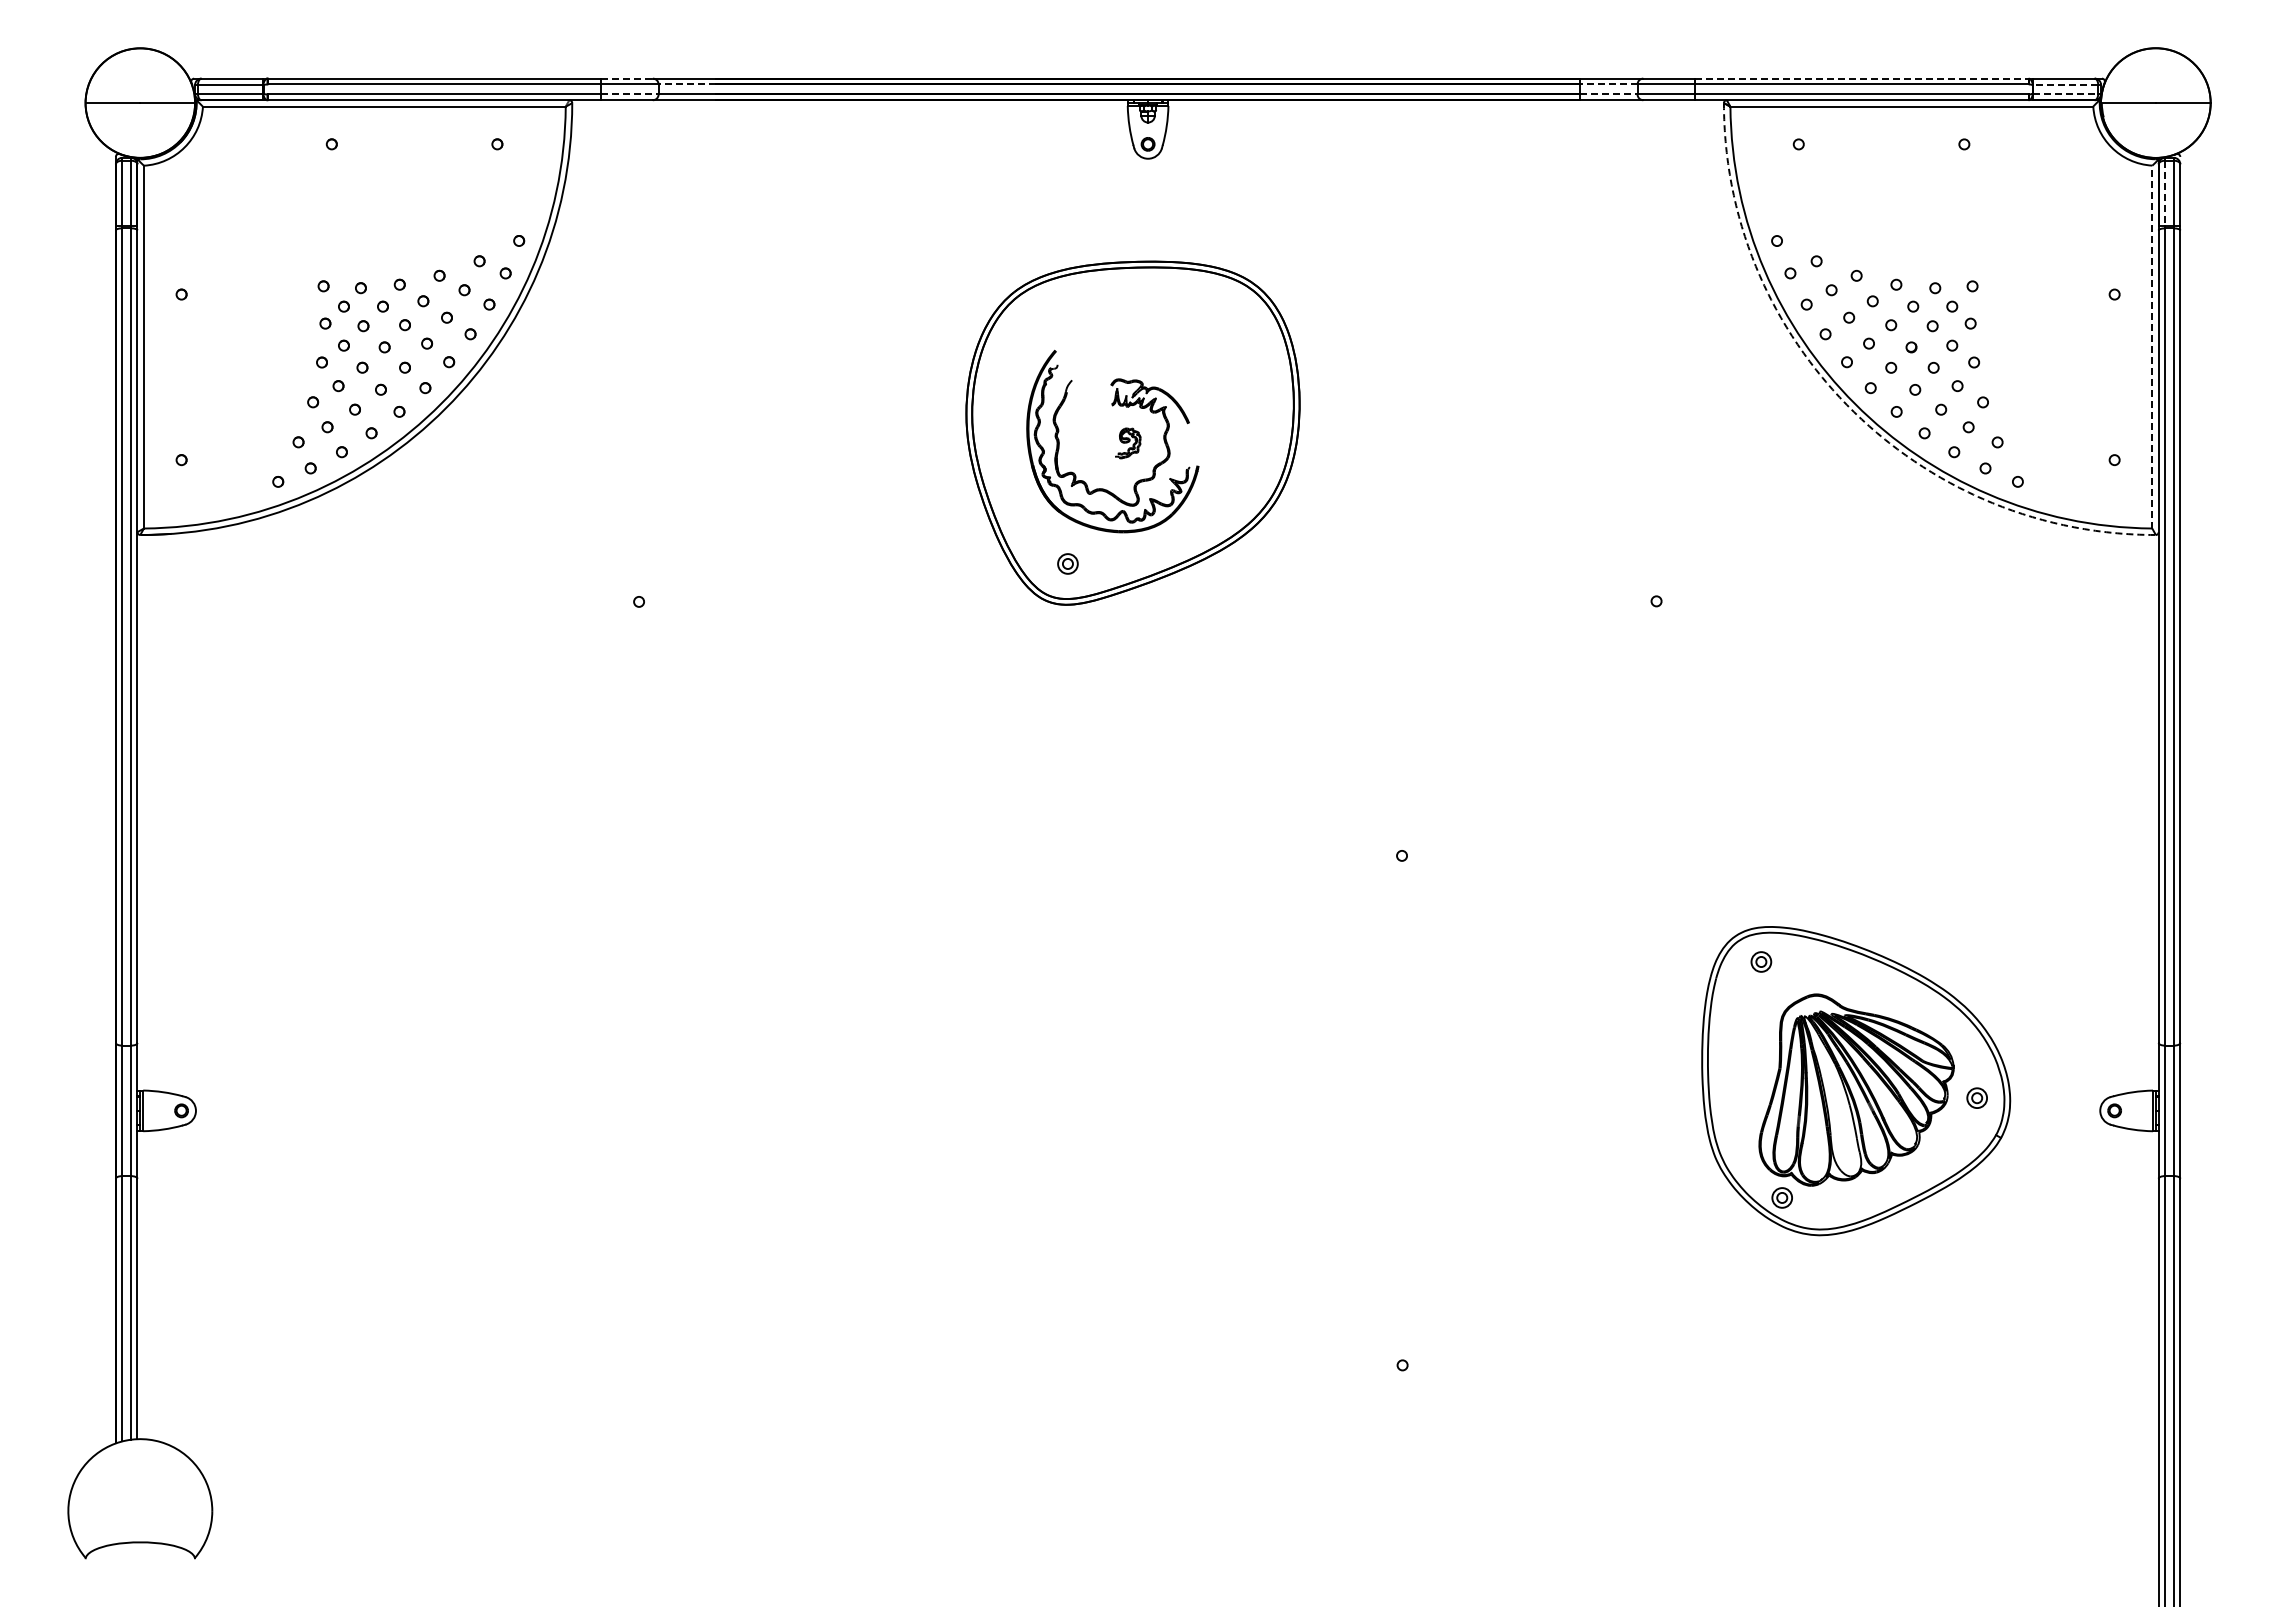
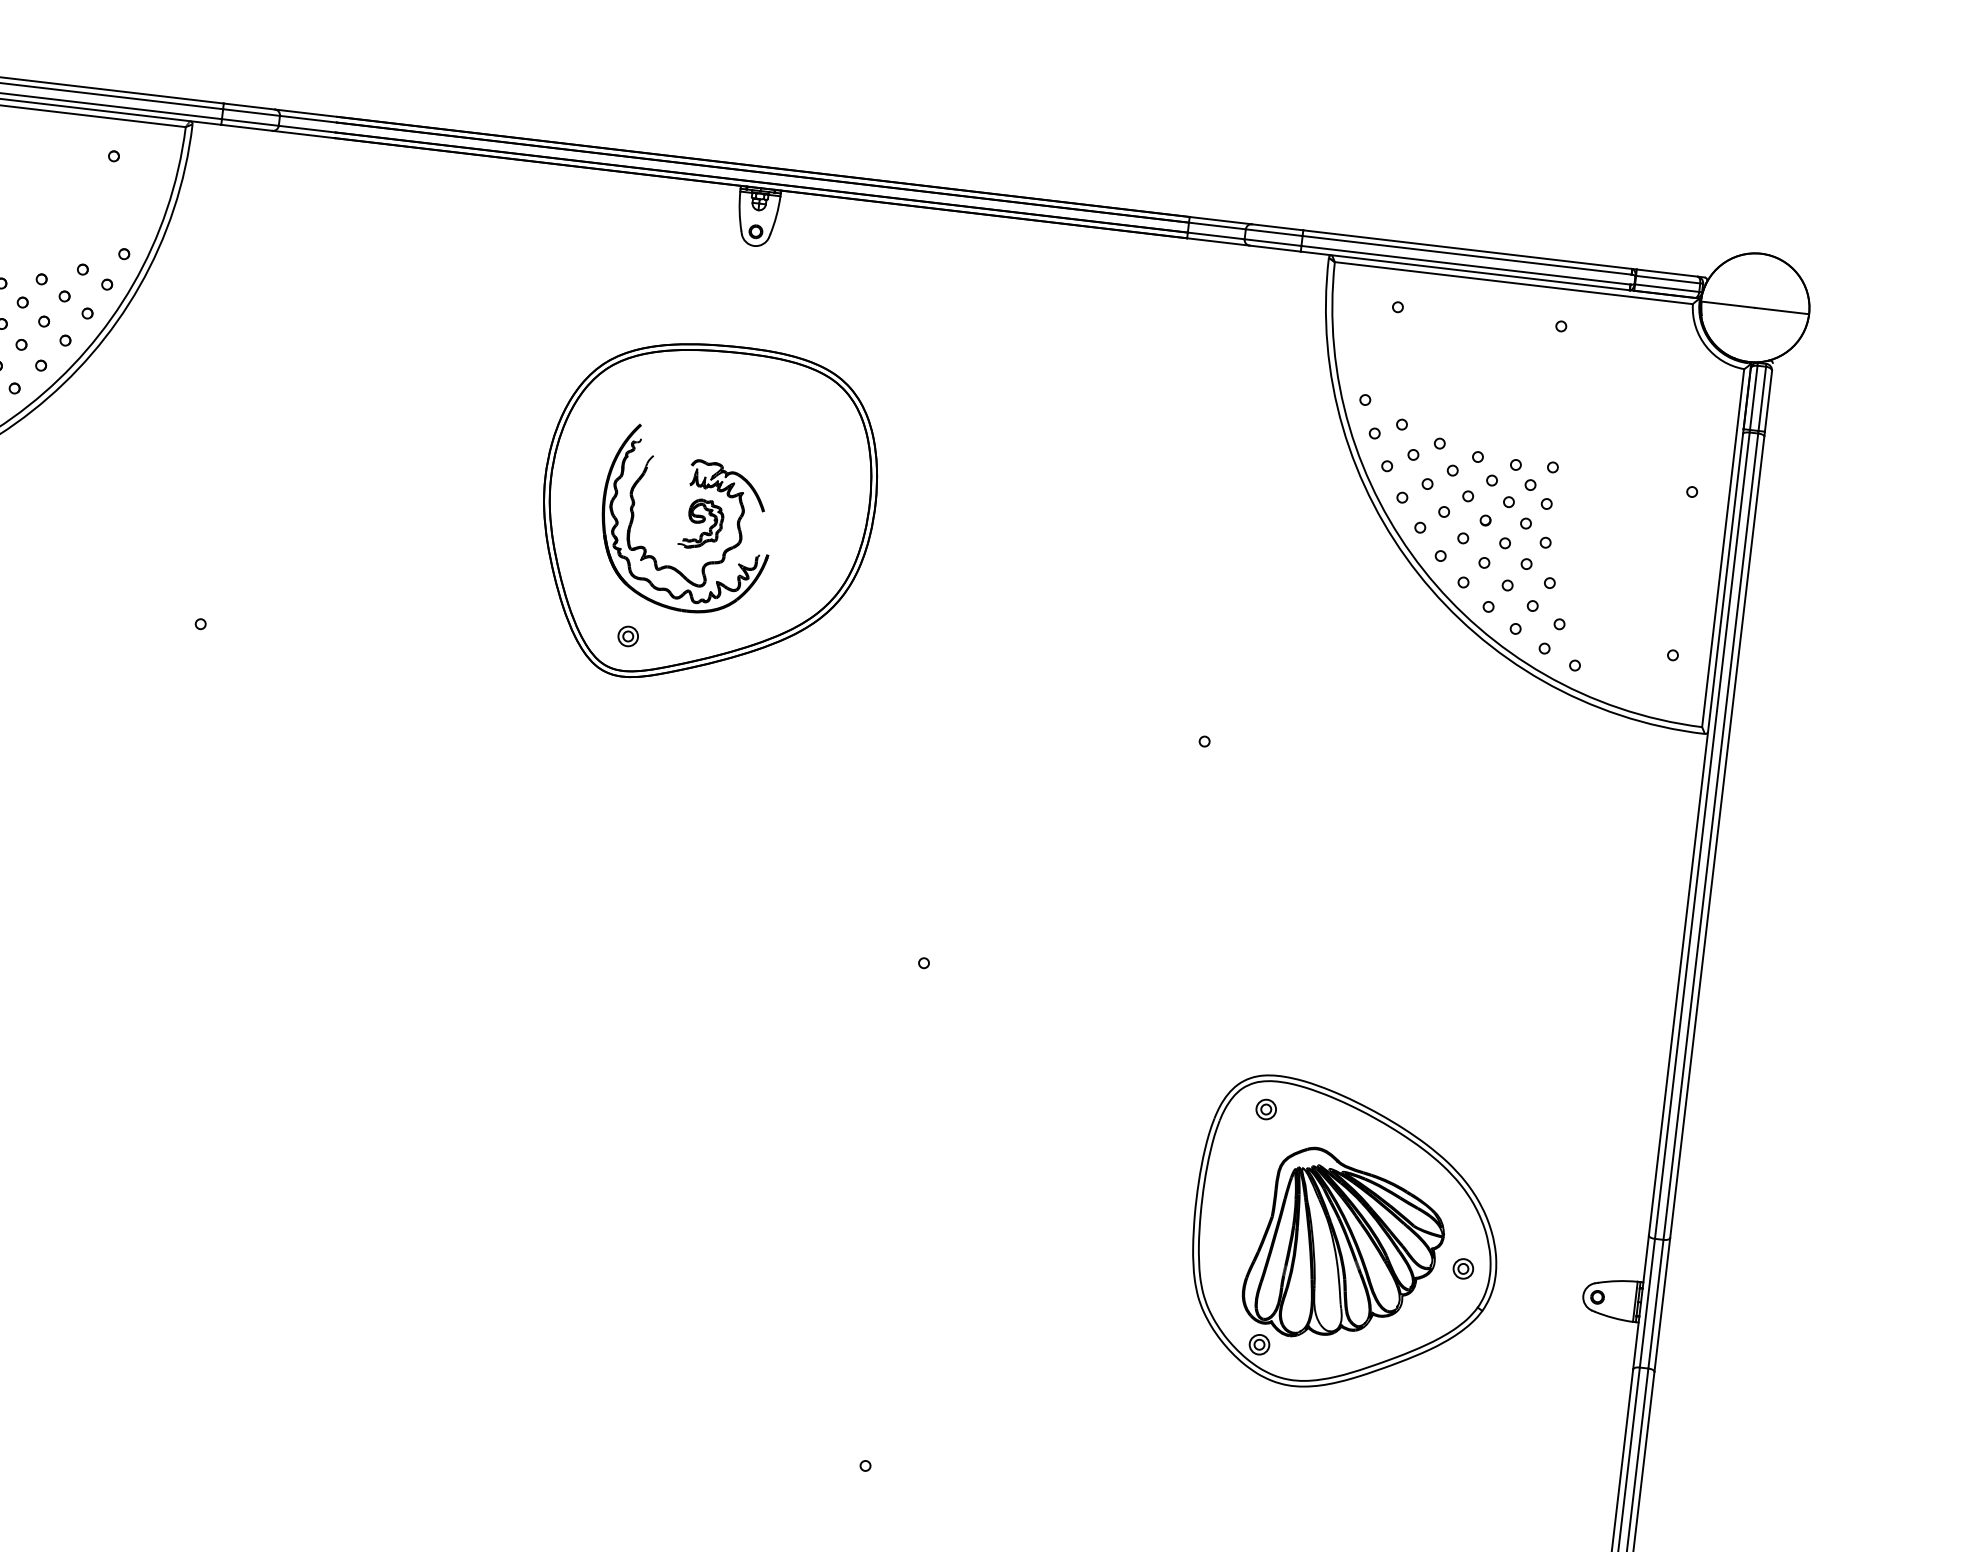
line: (626, 78) -> (248, 106), dashed -> solid
line: (1861, 78) -> (1467, 249), dashed -> solid
line: (687, 84) -> (308, 119), dashed -> solid
line: (1608, 84) -> (1217, 226), dashed -> solid
line: (2065, 85) -> (1667, 280), dashed -> solid
line: (2065, 93) -> (1666, 287), dashed -> solid
line: (629, 94) -> (250, 122), dashed -> solid
line: (1608, 94) -> (1215, 235), dashed -> solid
line: (2165, 193) -> (1754, 398), dashed -> solid
line: (2152, 346) -> (1723, 547), dashed -> solid
arc: (1850, 408) -> (1418, 573), dashed -> solid
part: (1127, 443) -> (700, 524), size x1.67

